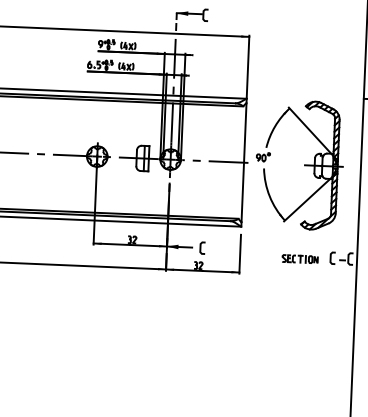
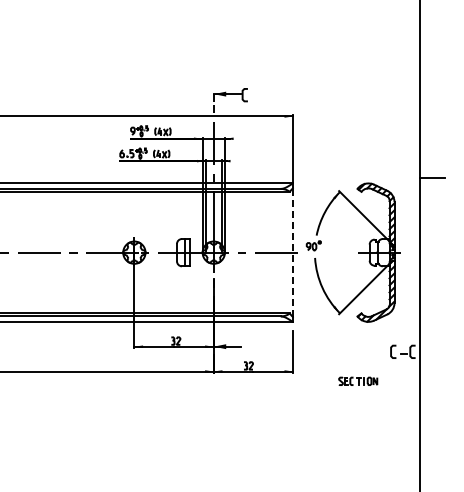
line: (244, 163) -> (293, 253), solid -> dashed
curve: (200, 247) -> (250, 346), removed
part: (300, 258) -> (358, 380), moved

